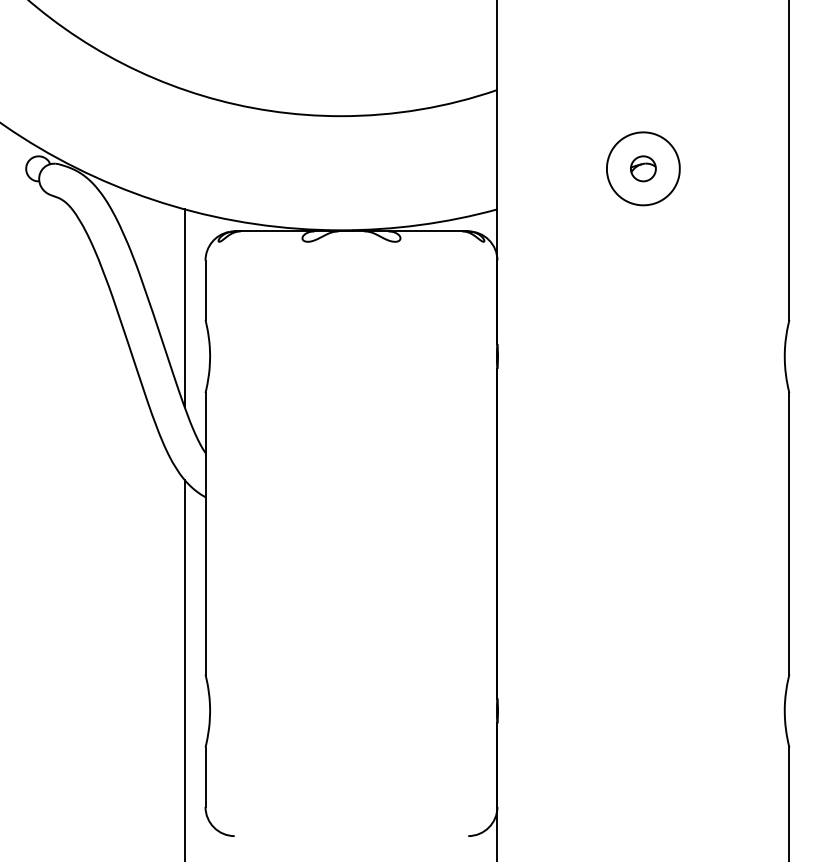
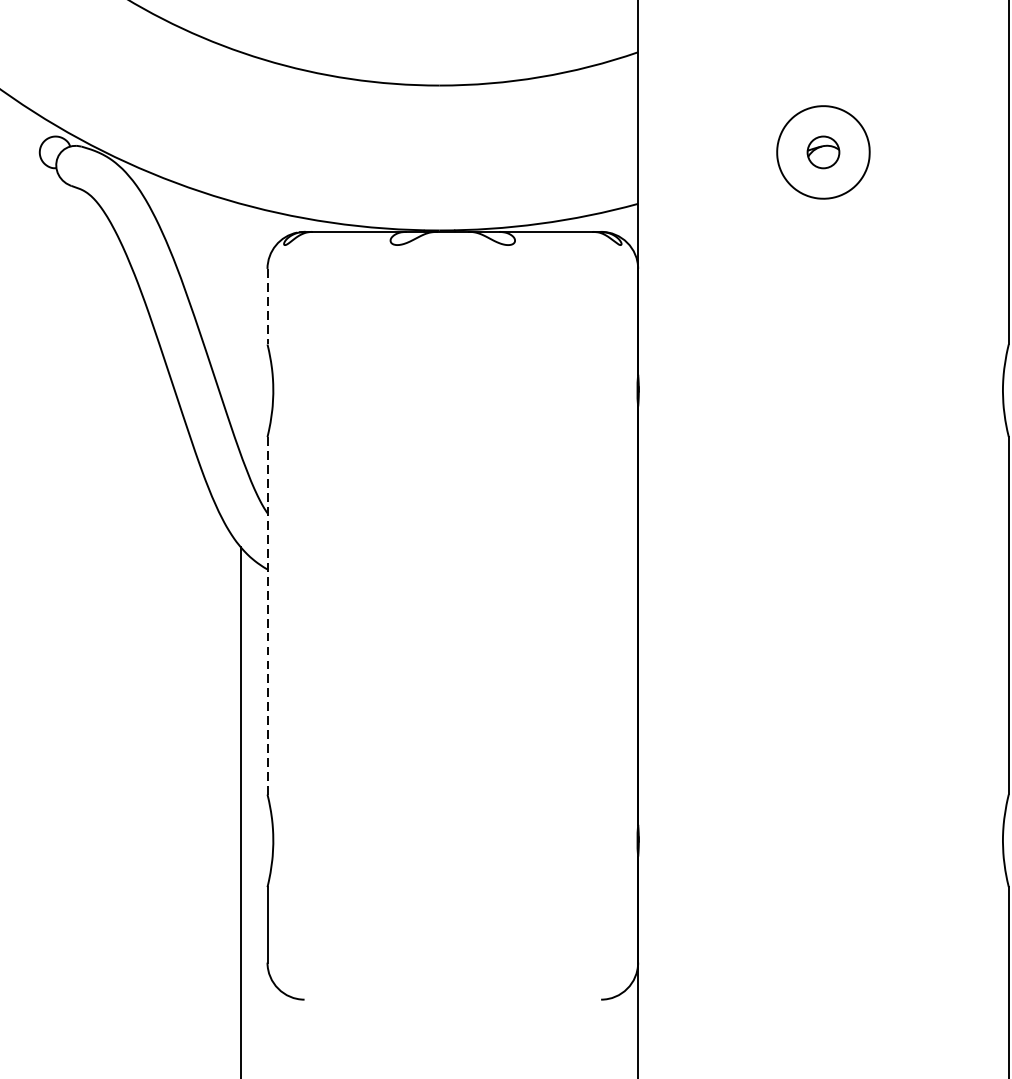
line: (205, 290) -> (267, 306), solid -> dashed
line: (184, 308) -> (240, 329), removed
line: (205, 533) -> (267, 615), solid -> dashed

